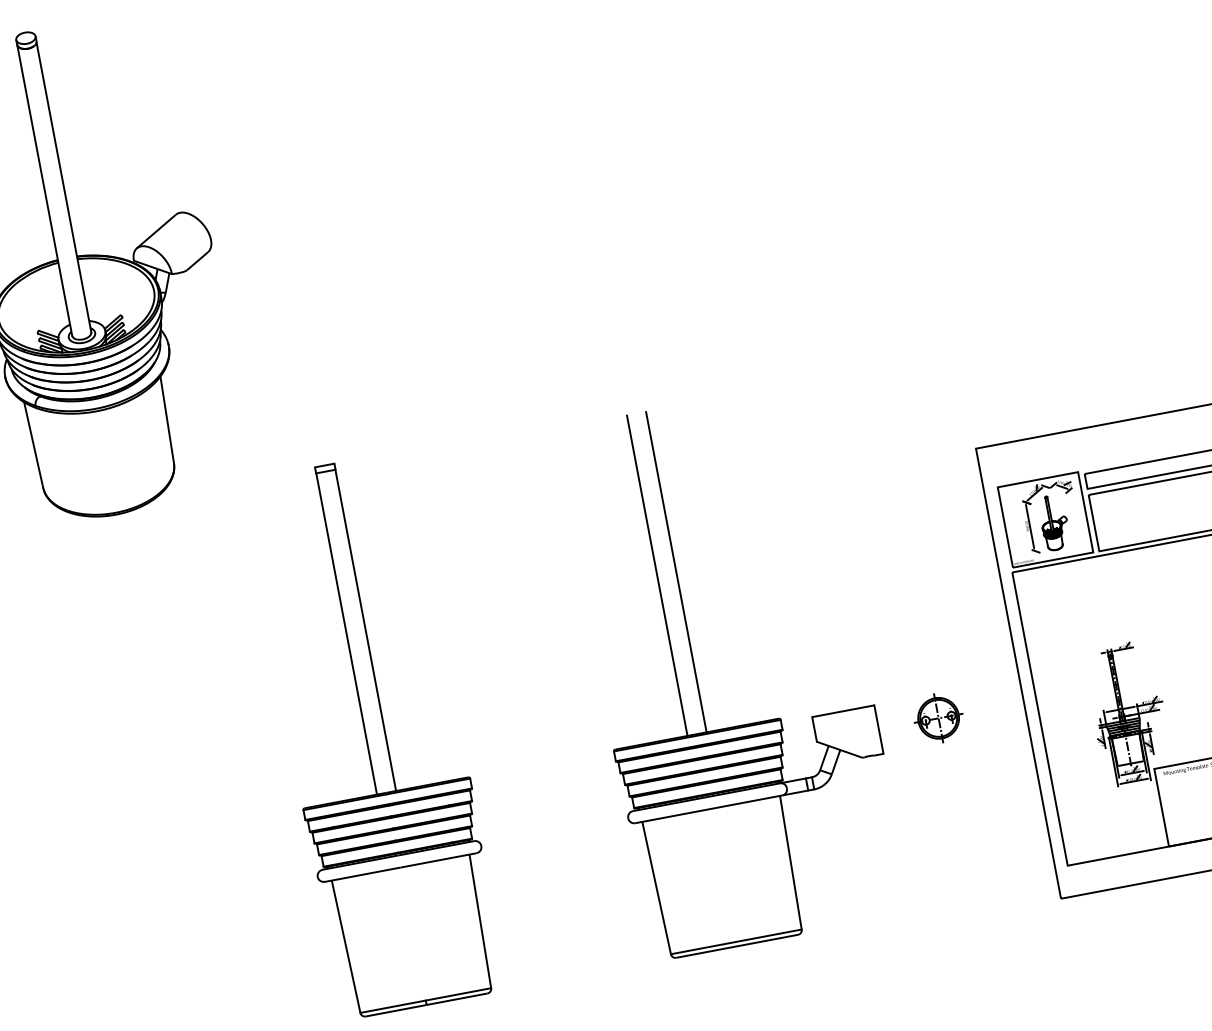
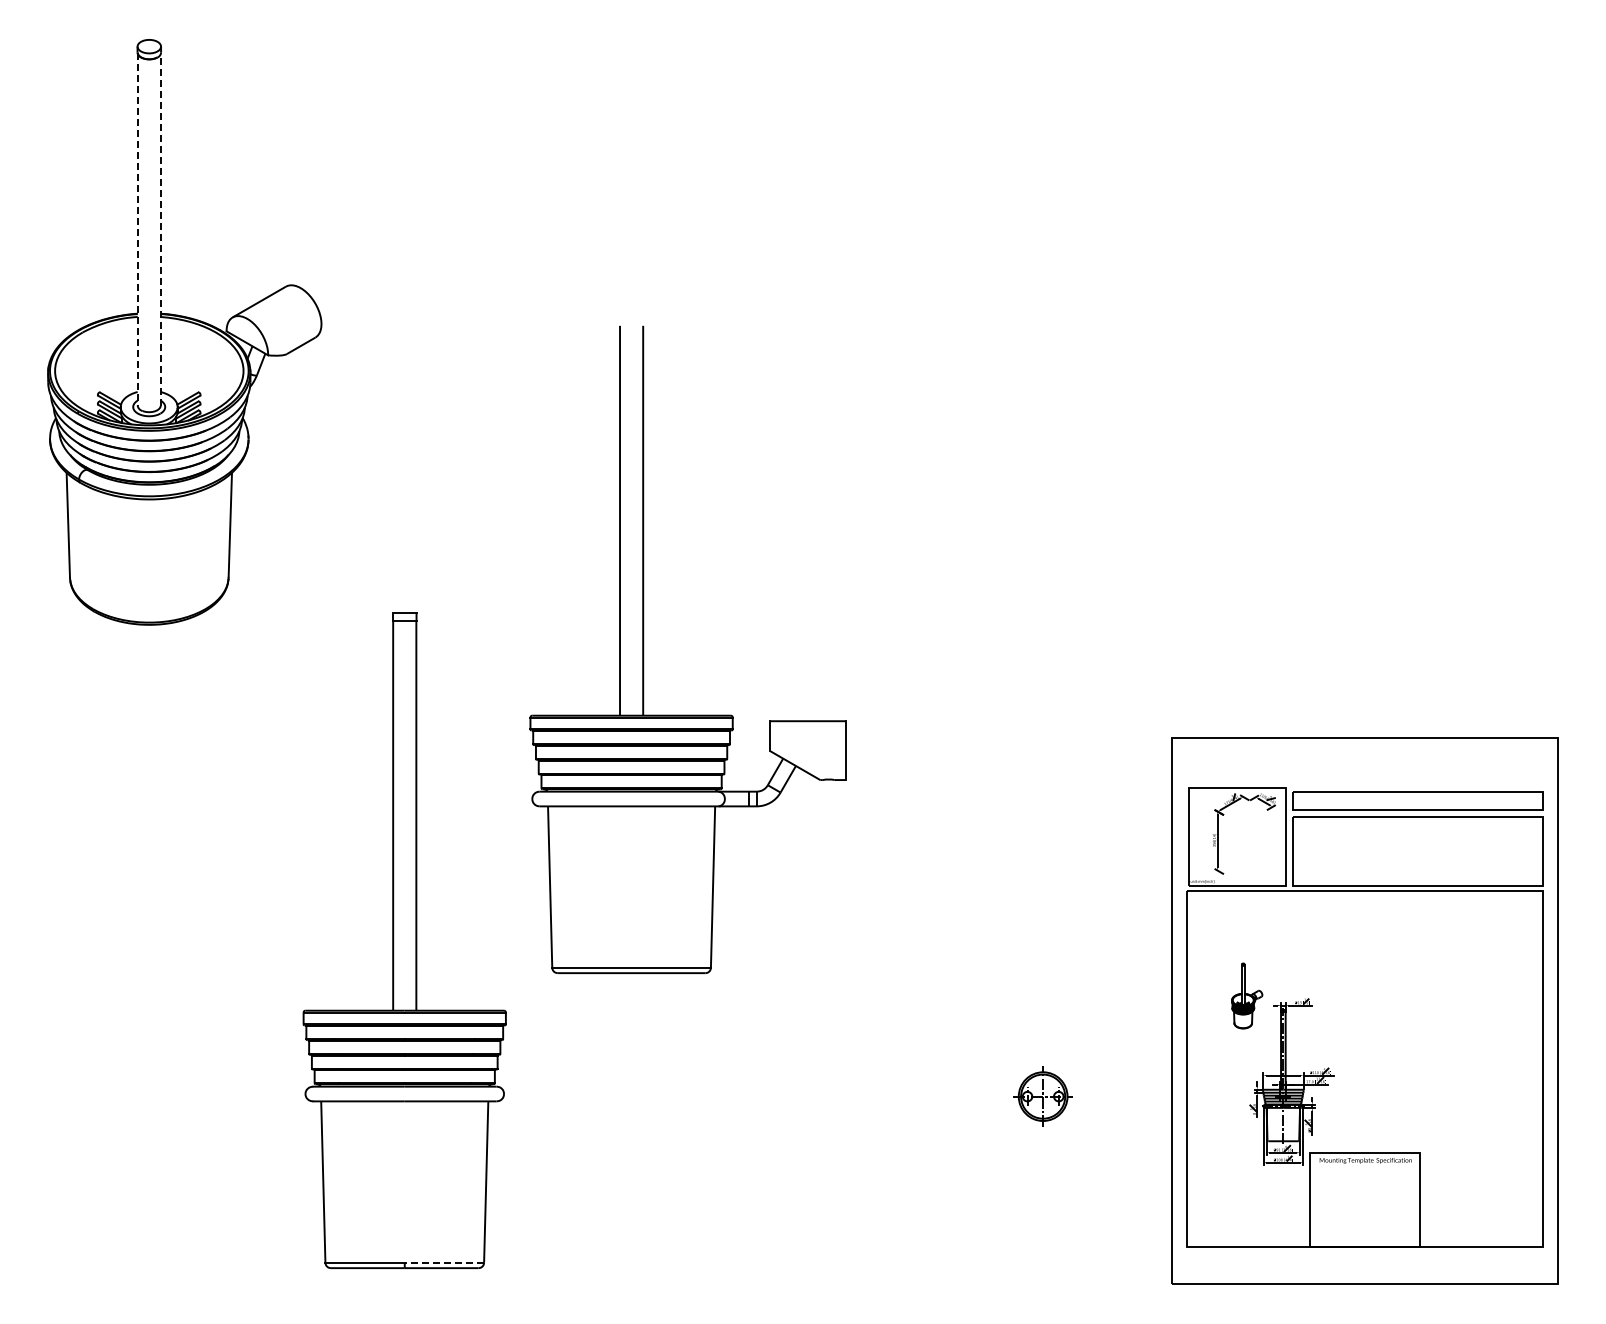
line: (63, 187) -> (160, 229), solid -> dashed
line: (44, 190) -> (137, 229), solid -> dashed
part: (1054, 522) -> (1247, 995), moved
part: (697, 677) -> (644, 649), moved
part: (938, 718) -> (1042, 1096), moved
line: (458, 994) -> (444, 1262), solid -> dashed

